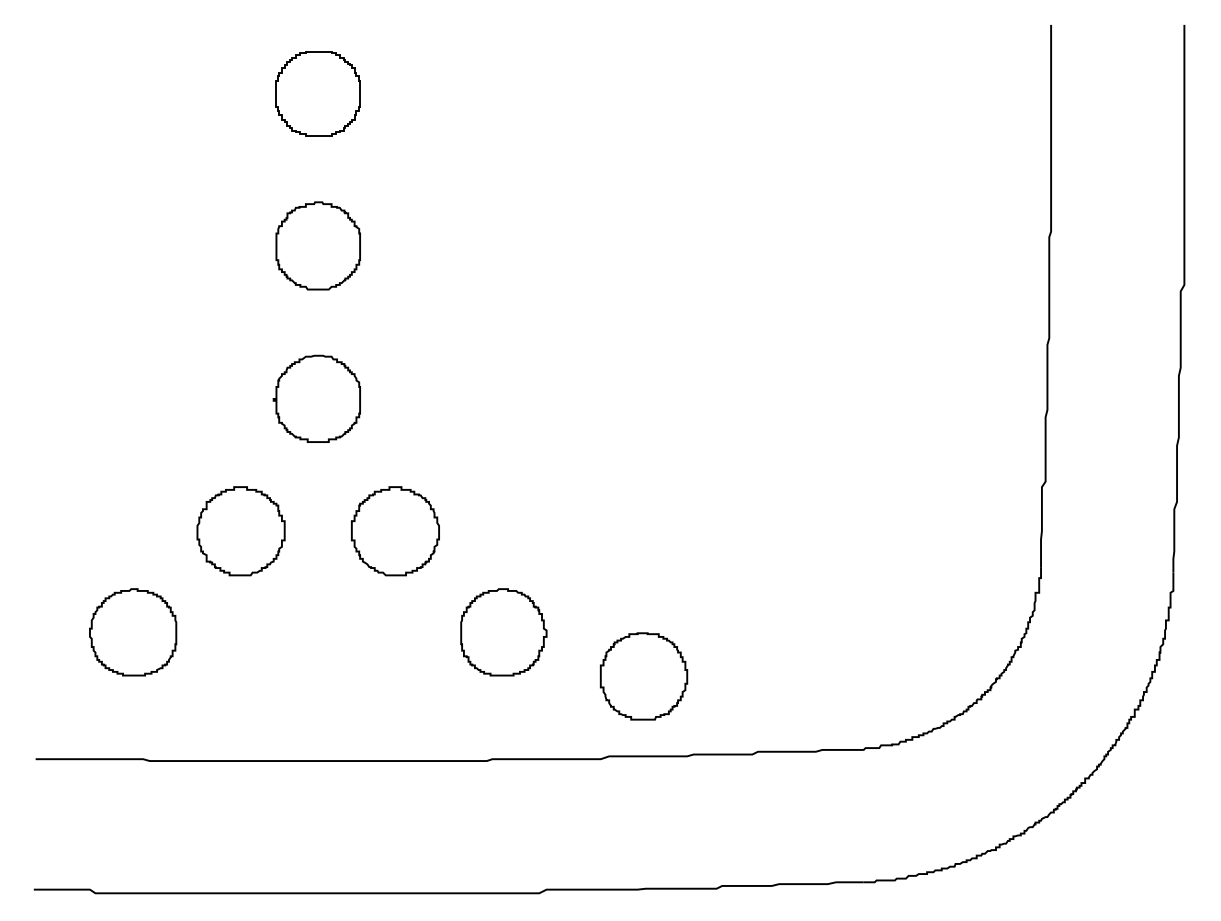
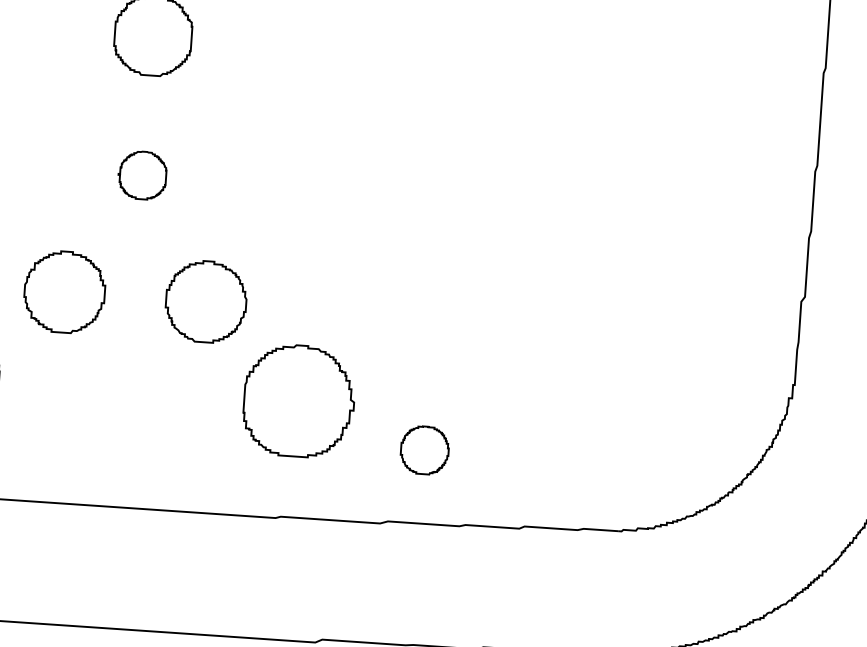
part: (316, 398) -> (142, 175), size x0.6
part: (503, 632) -> (298, 401), size x1.4
part: (643, 676) -> (424, 450), size x0.6

